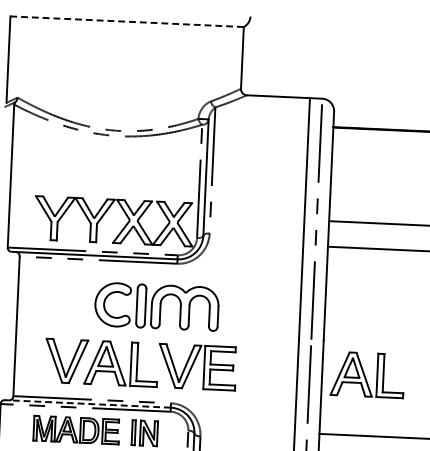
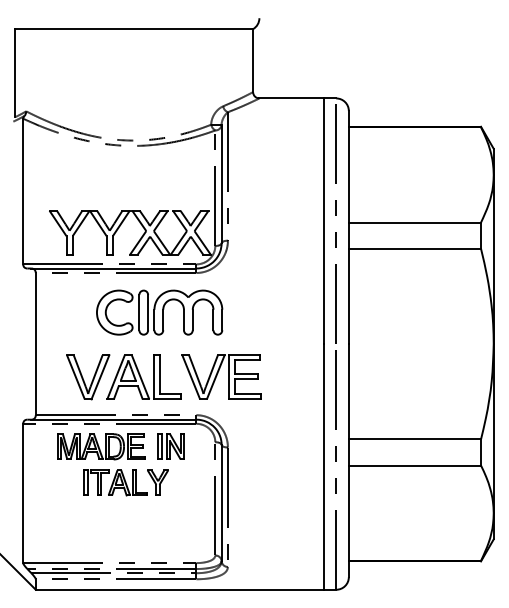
line: (127, 22) -> (134, 29), dashed -> solid
part: (156, 306) -> (159, 312), moved
part: (367, 374) -> (394, 376), removed
line: (89, 403) -> (113, 419), dashed -> solid

